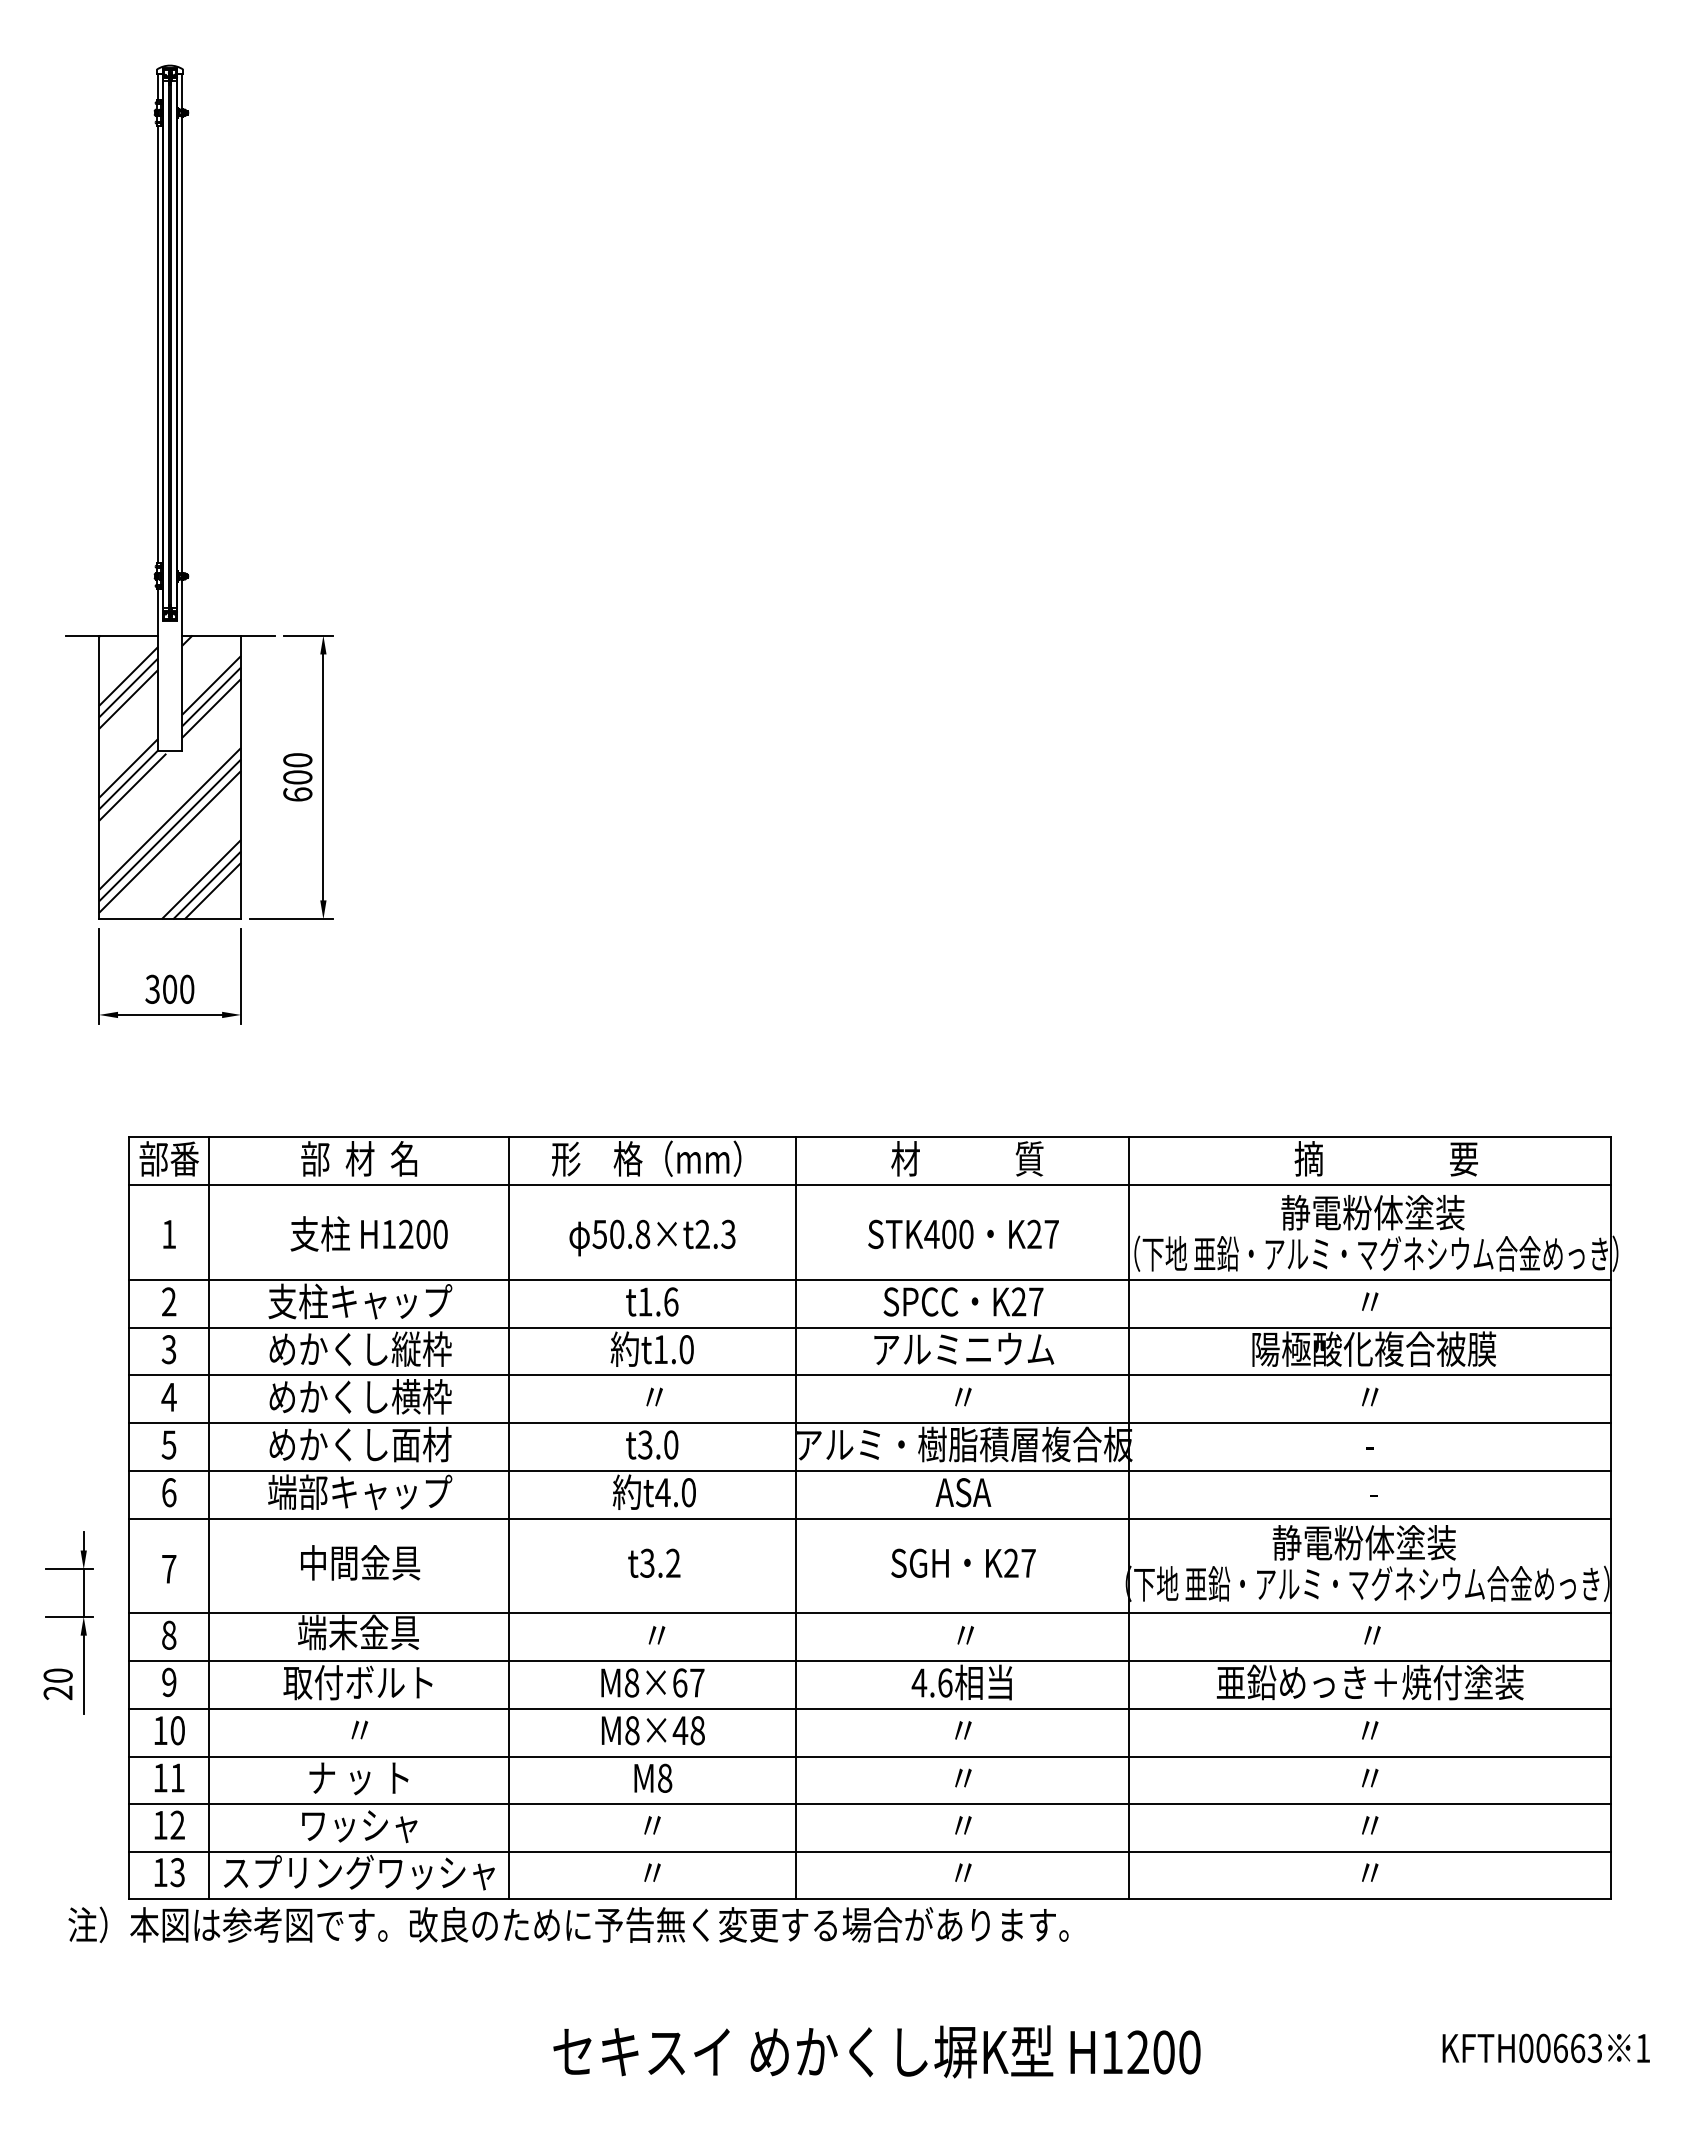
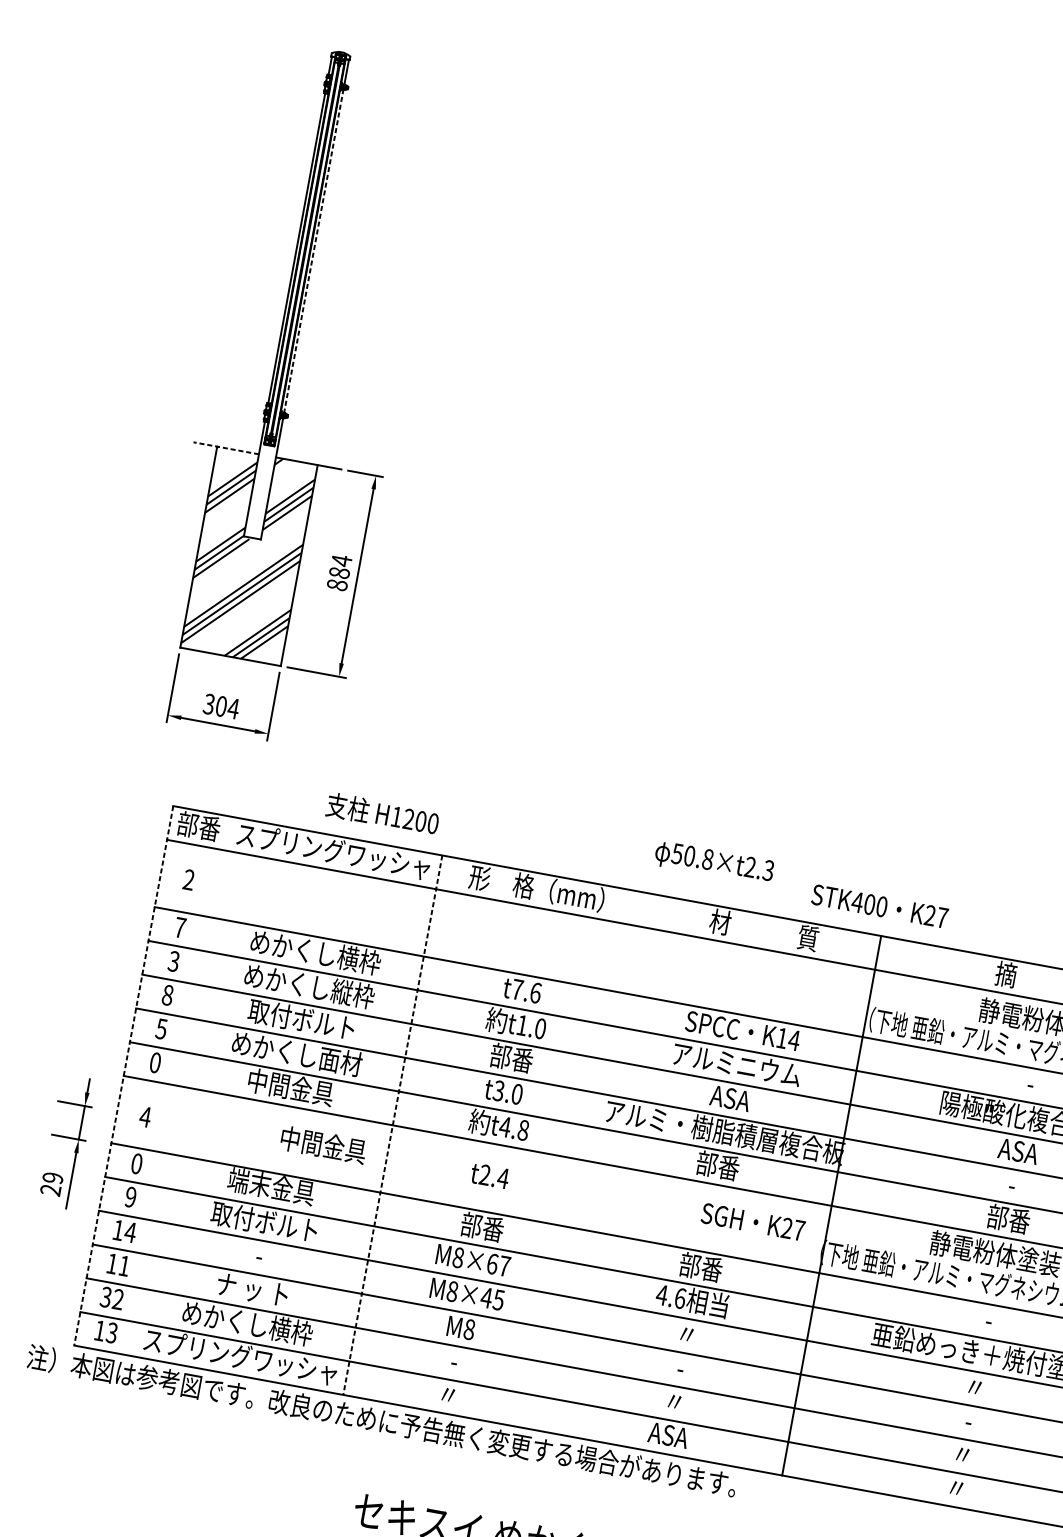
line: (182, 345) -> (313, 252), solid -> dashed
line: (111, 635) -> (226, 448), solid -> dashed
text: (297, 776) -> (339, 572), 600 -> 884
text: (186, 988) -> (233, 708), 300 -> 304
text: (359, 1158) -> (333, 850), 部  材  名 -> スプリングワッシャ
text: (169, 1233) -> (189, 879), 1 -> 2
text: (368, 1233) -> (382, 813), moved
text: (963, 1234) -> (879, 906), moved
text: (652, 1237) -> (714, 862), moved
text: (169, 1301) -> (180, 927), 2 -> 7
text: (360, 1301) -> (315, 952), 支柱キャップ -> めかくし横枠
text: (645, 1301) -> (517, 989), t1.6 -> t7.6
text: (1027, 1301) -> (788, 1039), K27 -> K14
text: (1370, 1301) -> (1031, 1083), 〃 -> -
text: (168, 1396) -> (167, 994), 4 -> 8
text: (360, 1396) -> (303, 1019), めかくし横枠 -> 取付ボルト
text: (654, 1396) -> (511, 1057), 〃 -> 部番
text: (963, 1396) -> (730, 1097), 〃 -> ASA
text: (1369, 1396) -> (1018, 1150), 〃 -> ASA
text: (963, 1491) -> (718, 1165), ASA -> 部番
text: (1373, 1491) -> (1008, 1218), - -> 部番
text: (169, 1492) -> (155, 1062), 6 -> 0
text: (360, 1492) -> (290, 1087), 端部キャップ -> 中間金具
text: (688, 1492) -> (523, 1130), t4.0 -> t4.8
line: (129, 1518) -> (123, 1075), solid -> dashed
line: (208, 1518) -> (179, 1086), removed
line: (509, 1518) -> (393, 1125), solid -> dashed
line: (796, 1518) -> (596, 1162), removed
text: (360, 1562) -> (323, 1144), moved
text: (660, 1562) -> (494, 1176), t3.2 -> t2.4
text: (963, 1562) -> (753, 1221), moved
text: (168, 1569) -> (144, 1117), 7 -> 4
text: (656, 1634) -> (482, 1226), 〃 -> 部番
text: (965, 1634) -> (701, 1266), 〃 -> 部番
text: (169, 1635) -> (137, 1164), 8 -> 0
text: (1372, 1635) -> (989, 1320), 〃 -> -
text: (57, 1675) -> (52, 1177), 20 -> 29
text: (359, 1729) -> (259, 1255), 〃 -> -
text: (177, 1730) -> (130, 1232), 10 -> 14
text: (697, 1730) -> (498, 1299), M8×48 -> M8×45
text: (963, 1777) -> (680, 1367), 〃 -> -
text: (1370, 1777) -> (969, 1420), 〃 -> -
text: (160, 1824) -> (106, 1296), 12 -> 32
text: (360, 1825) -> (247, 1323), ワッシャ -> めかくし横枠
text: (652, 1825) -> (454, 1361), 〃 -> -
text: (963, 1872) -> (668, 1435), 〃 -> ASA

